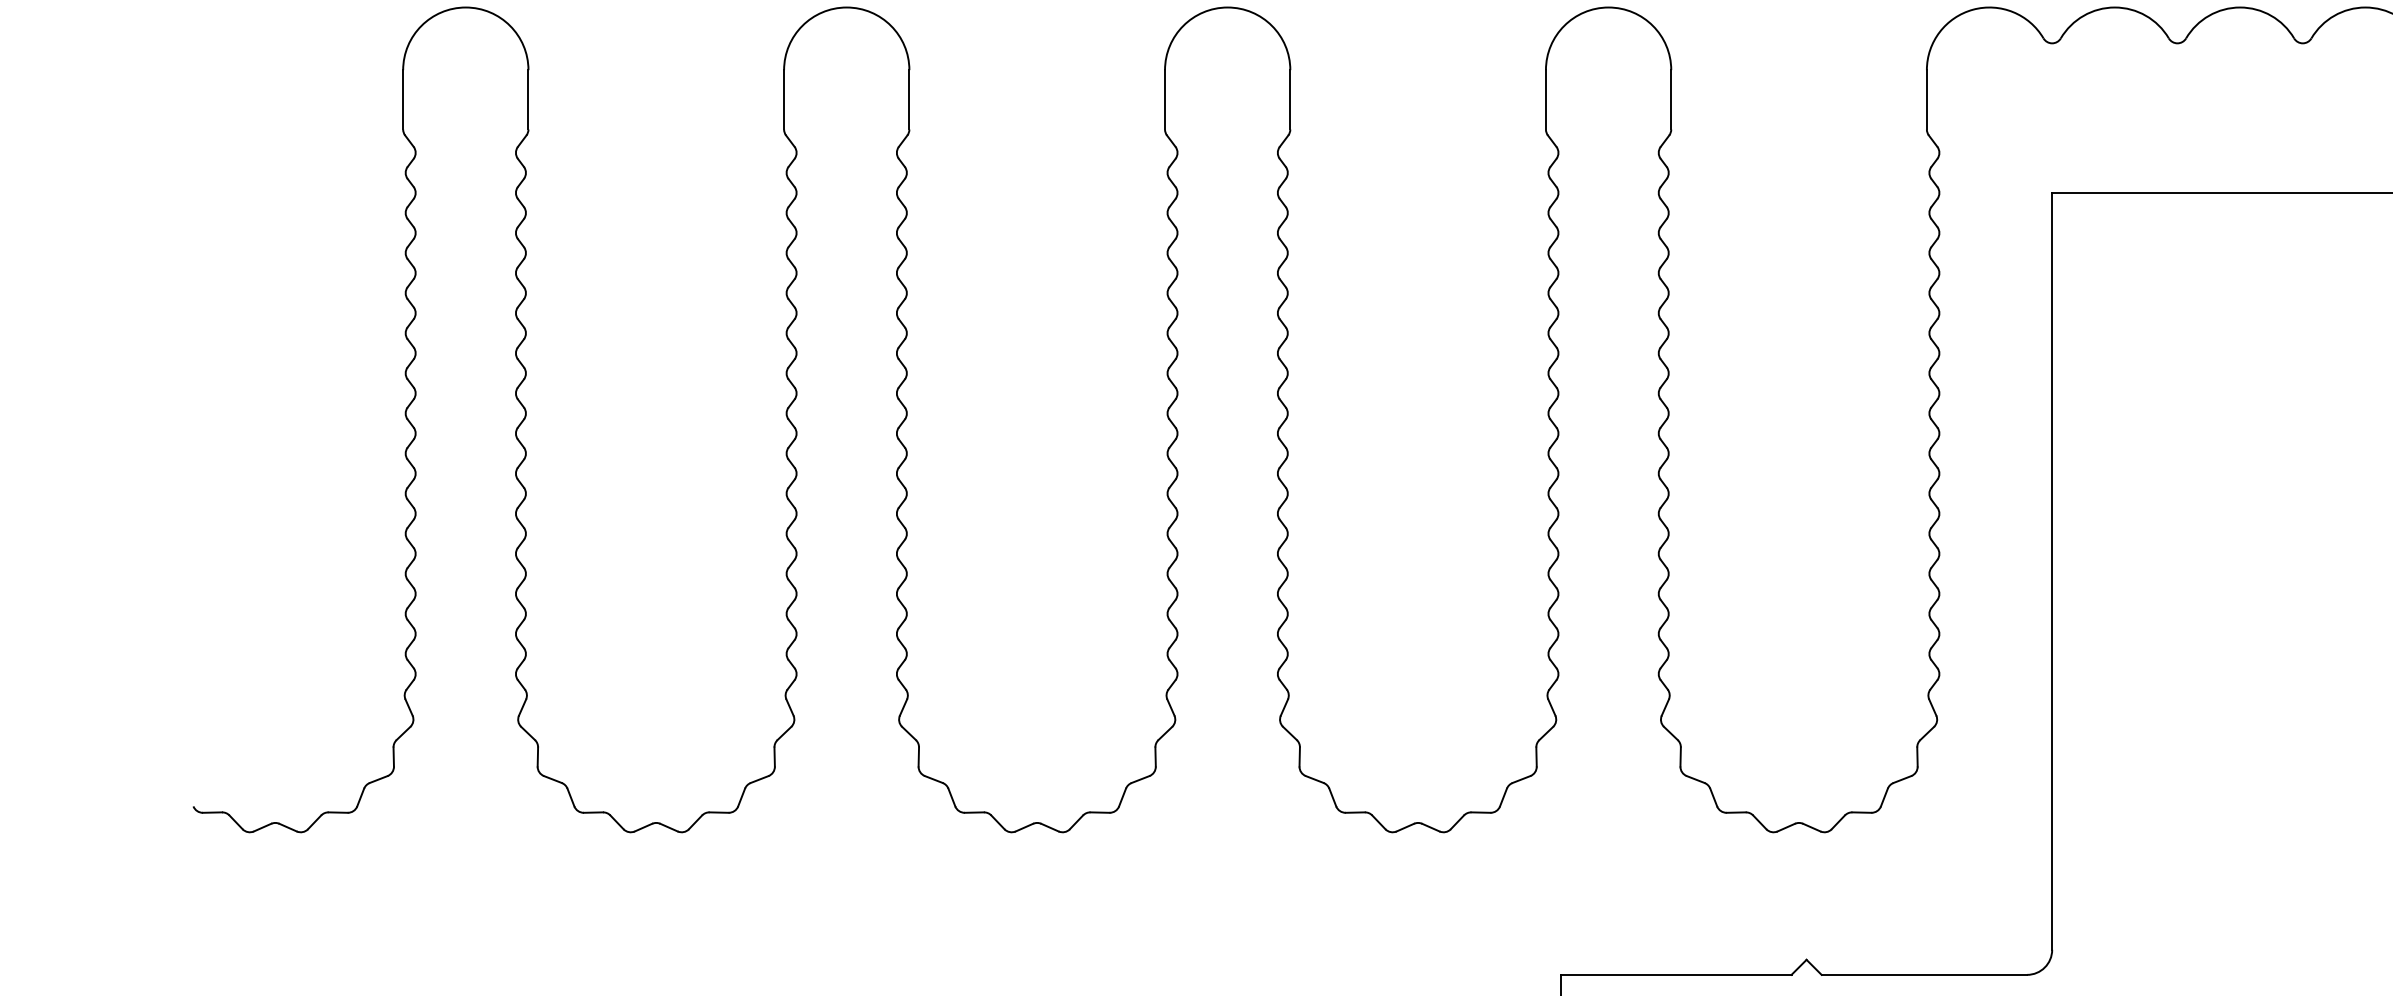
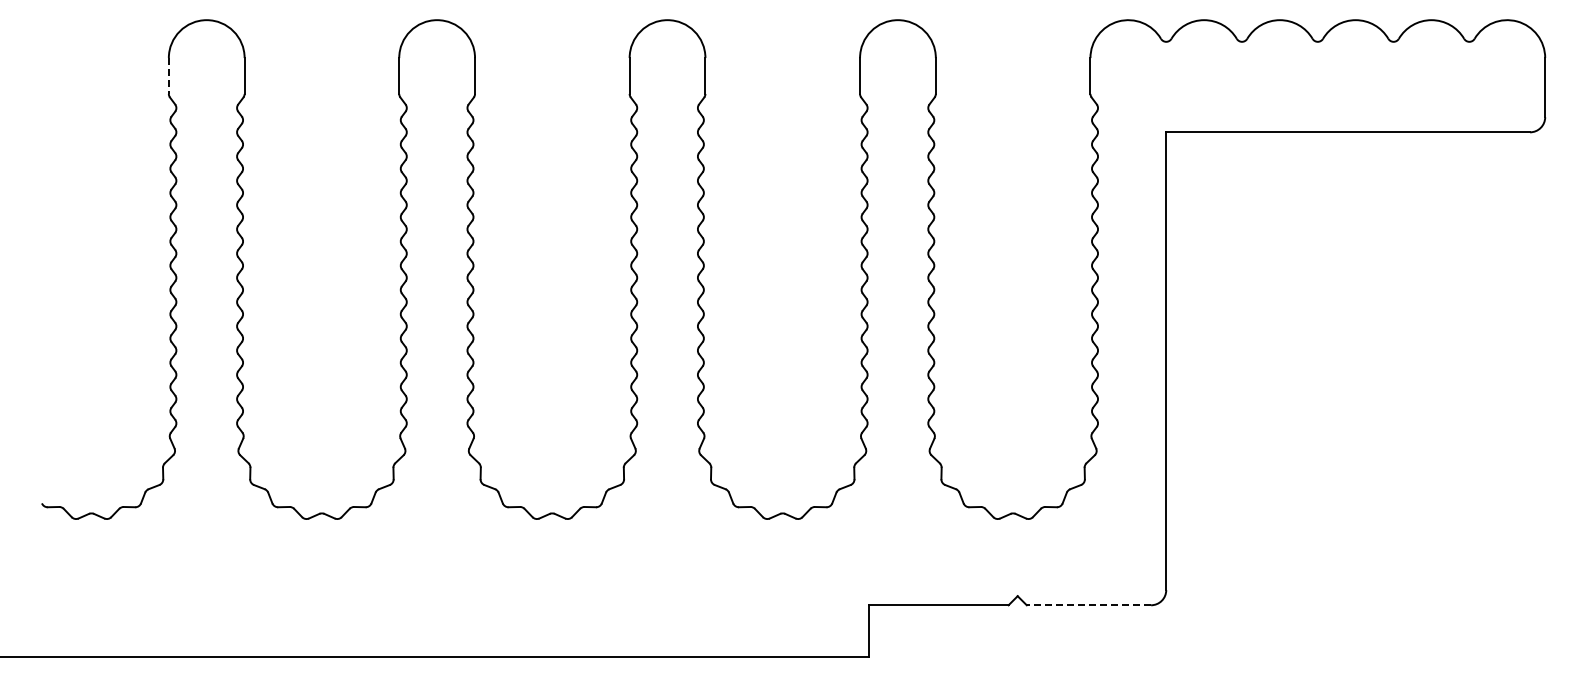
line: (402, 100) -> (168, 76), solid -> dashed
line: (1923, 975) -> (1088, 605), solid -> dashed

